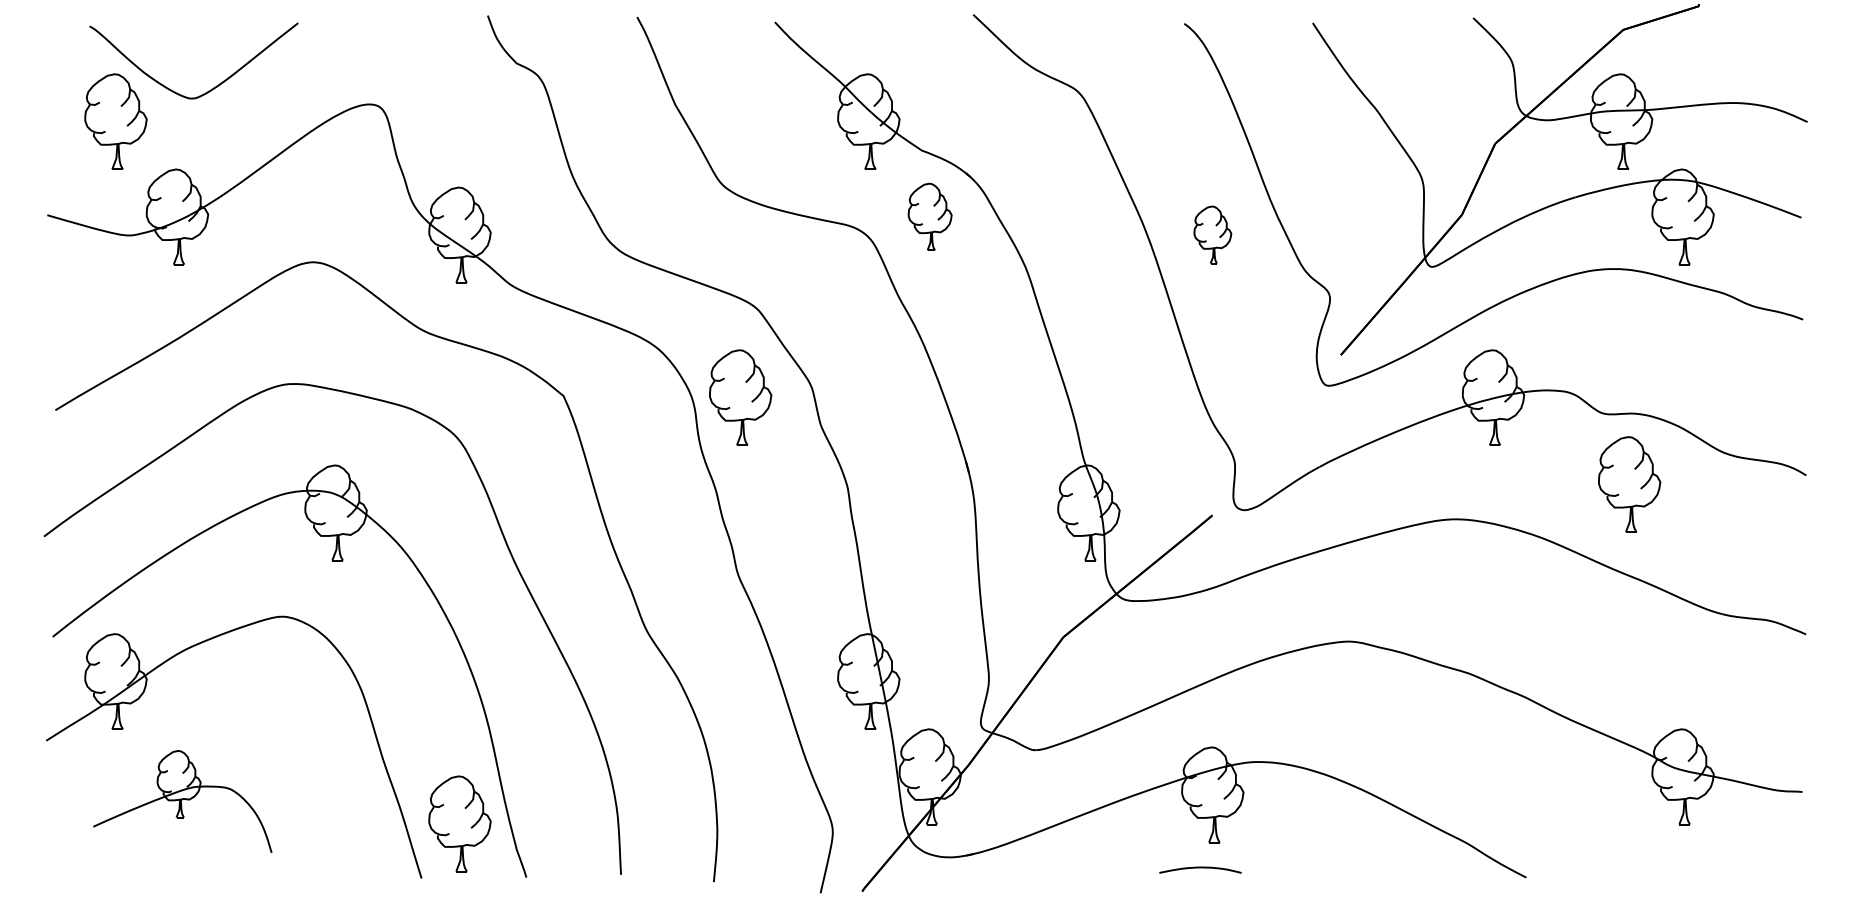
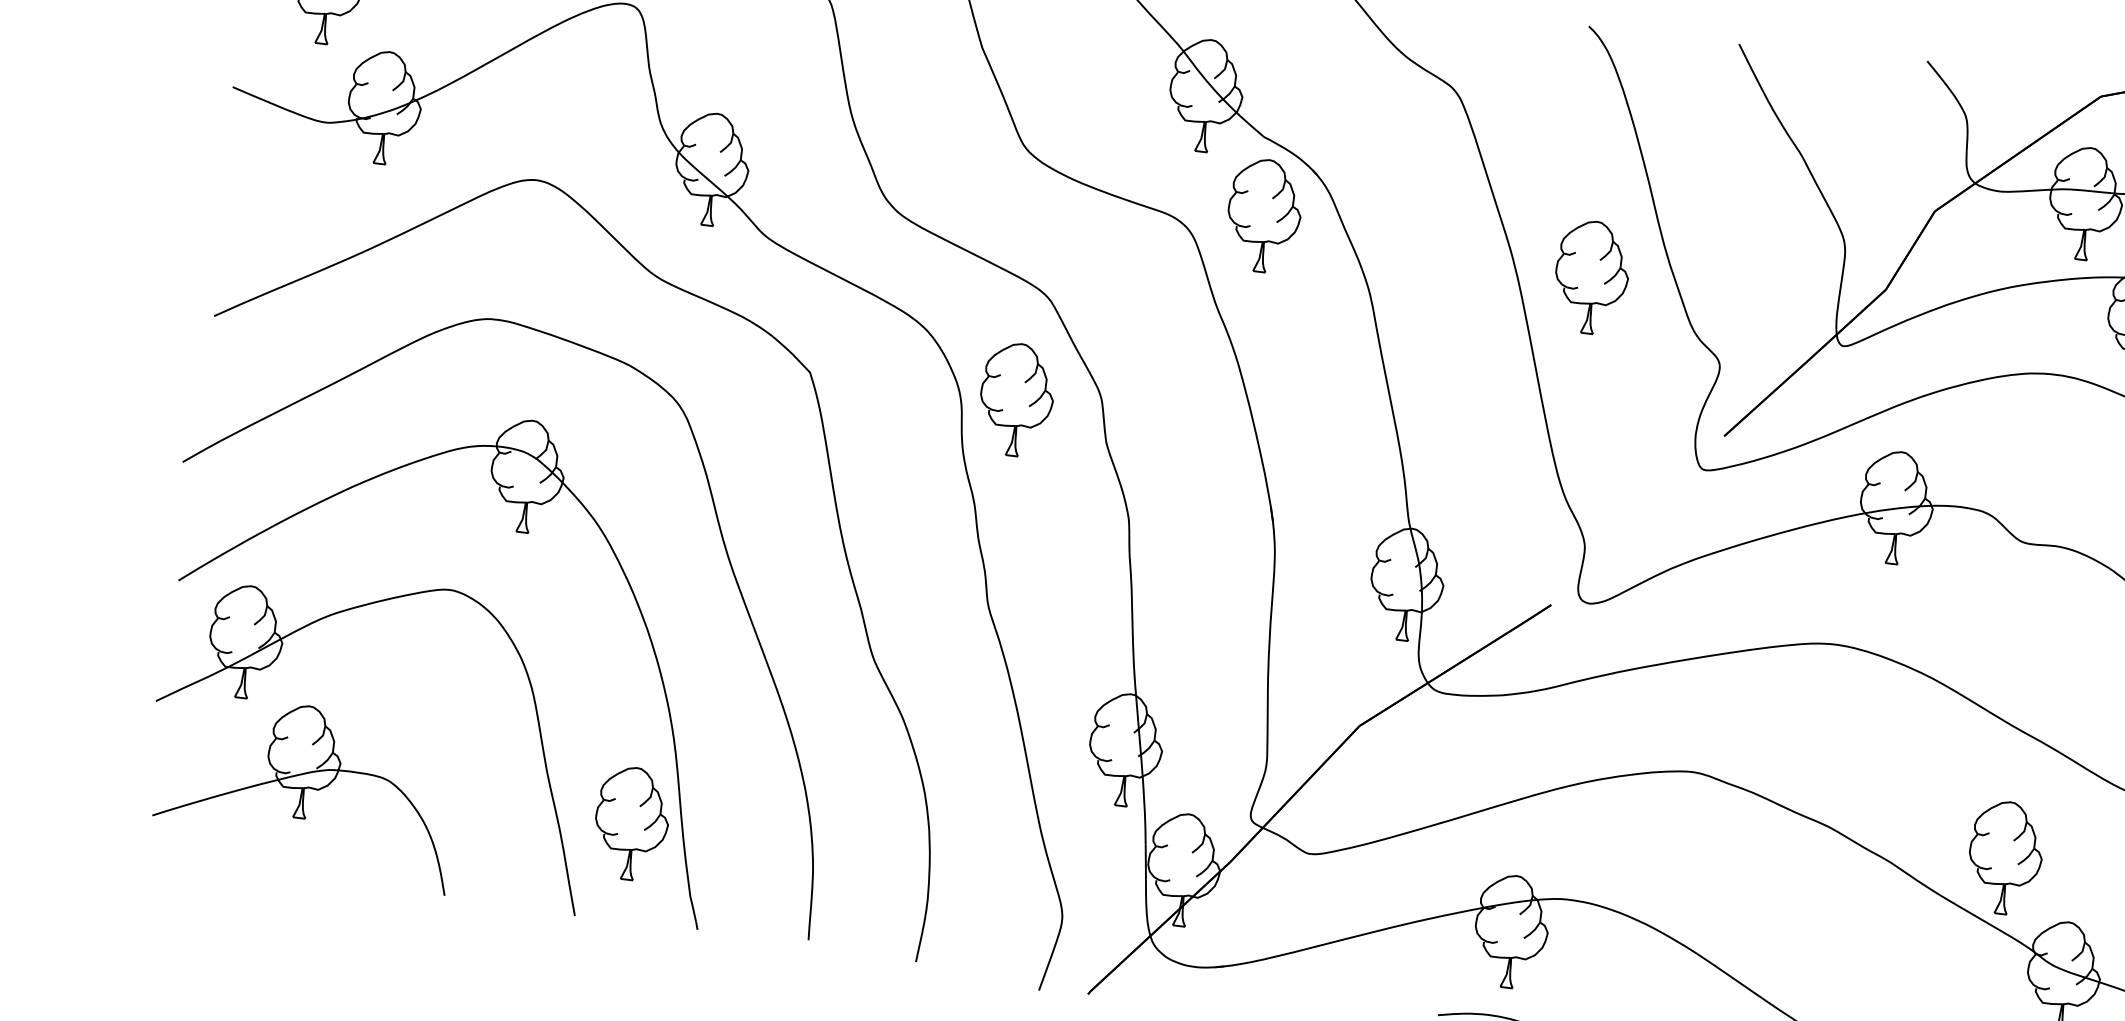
part: (929, 216) -> (1263, 215), size x1.43
part: (1212, 234) -> (1591, 276), size x1.67
part: (1629, 484) -> (2005, 857), moved
part: (182, 801) -> (306, 791), size x1.43
part: (459, 823) -> (631, 823), moved

